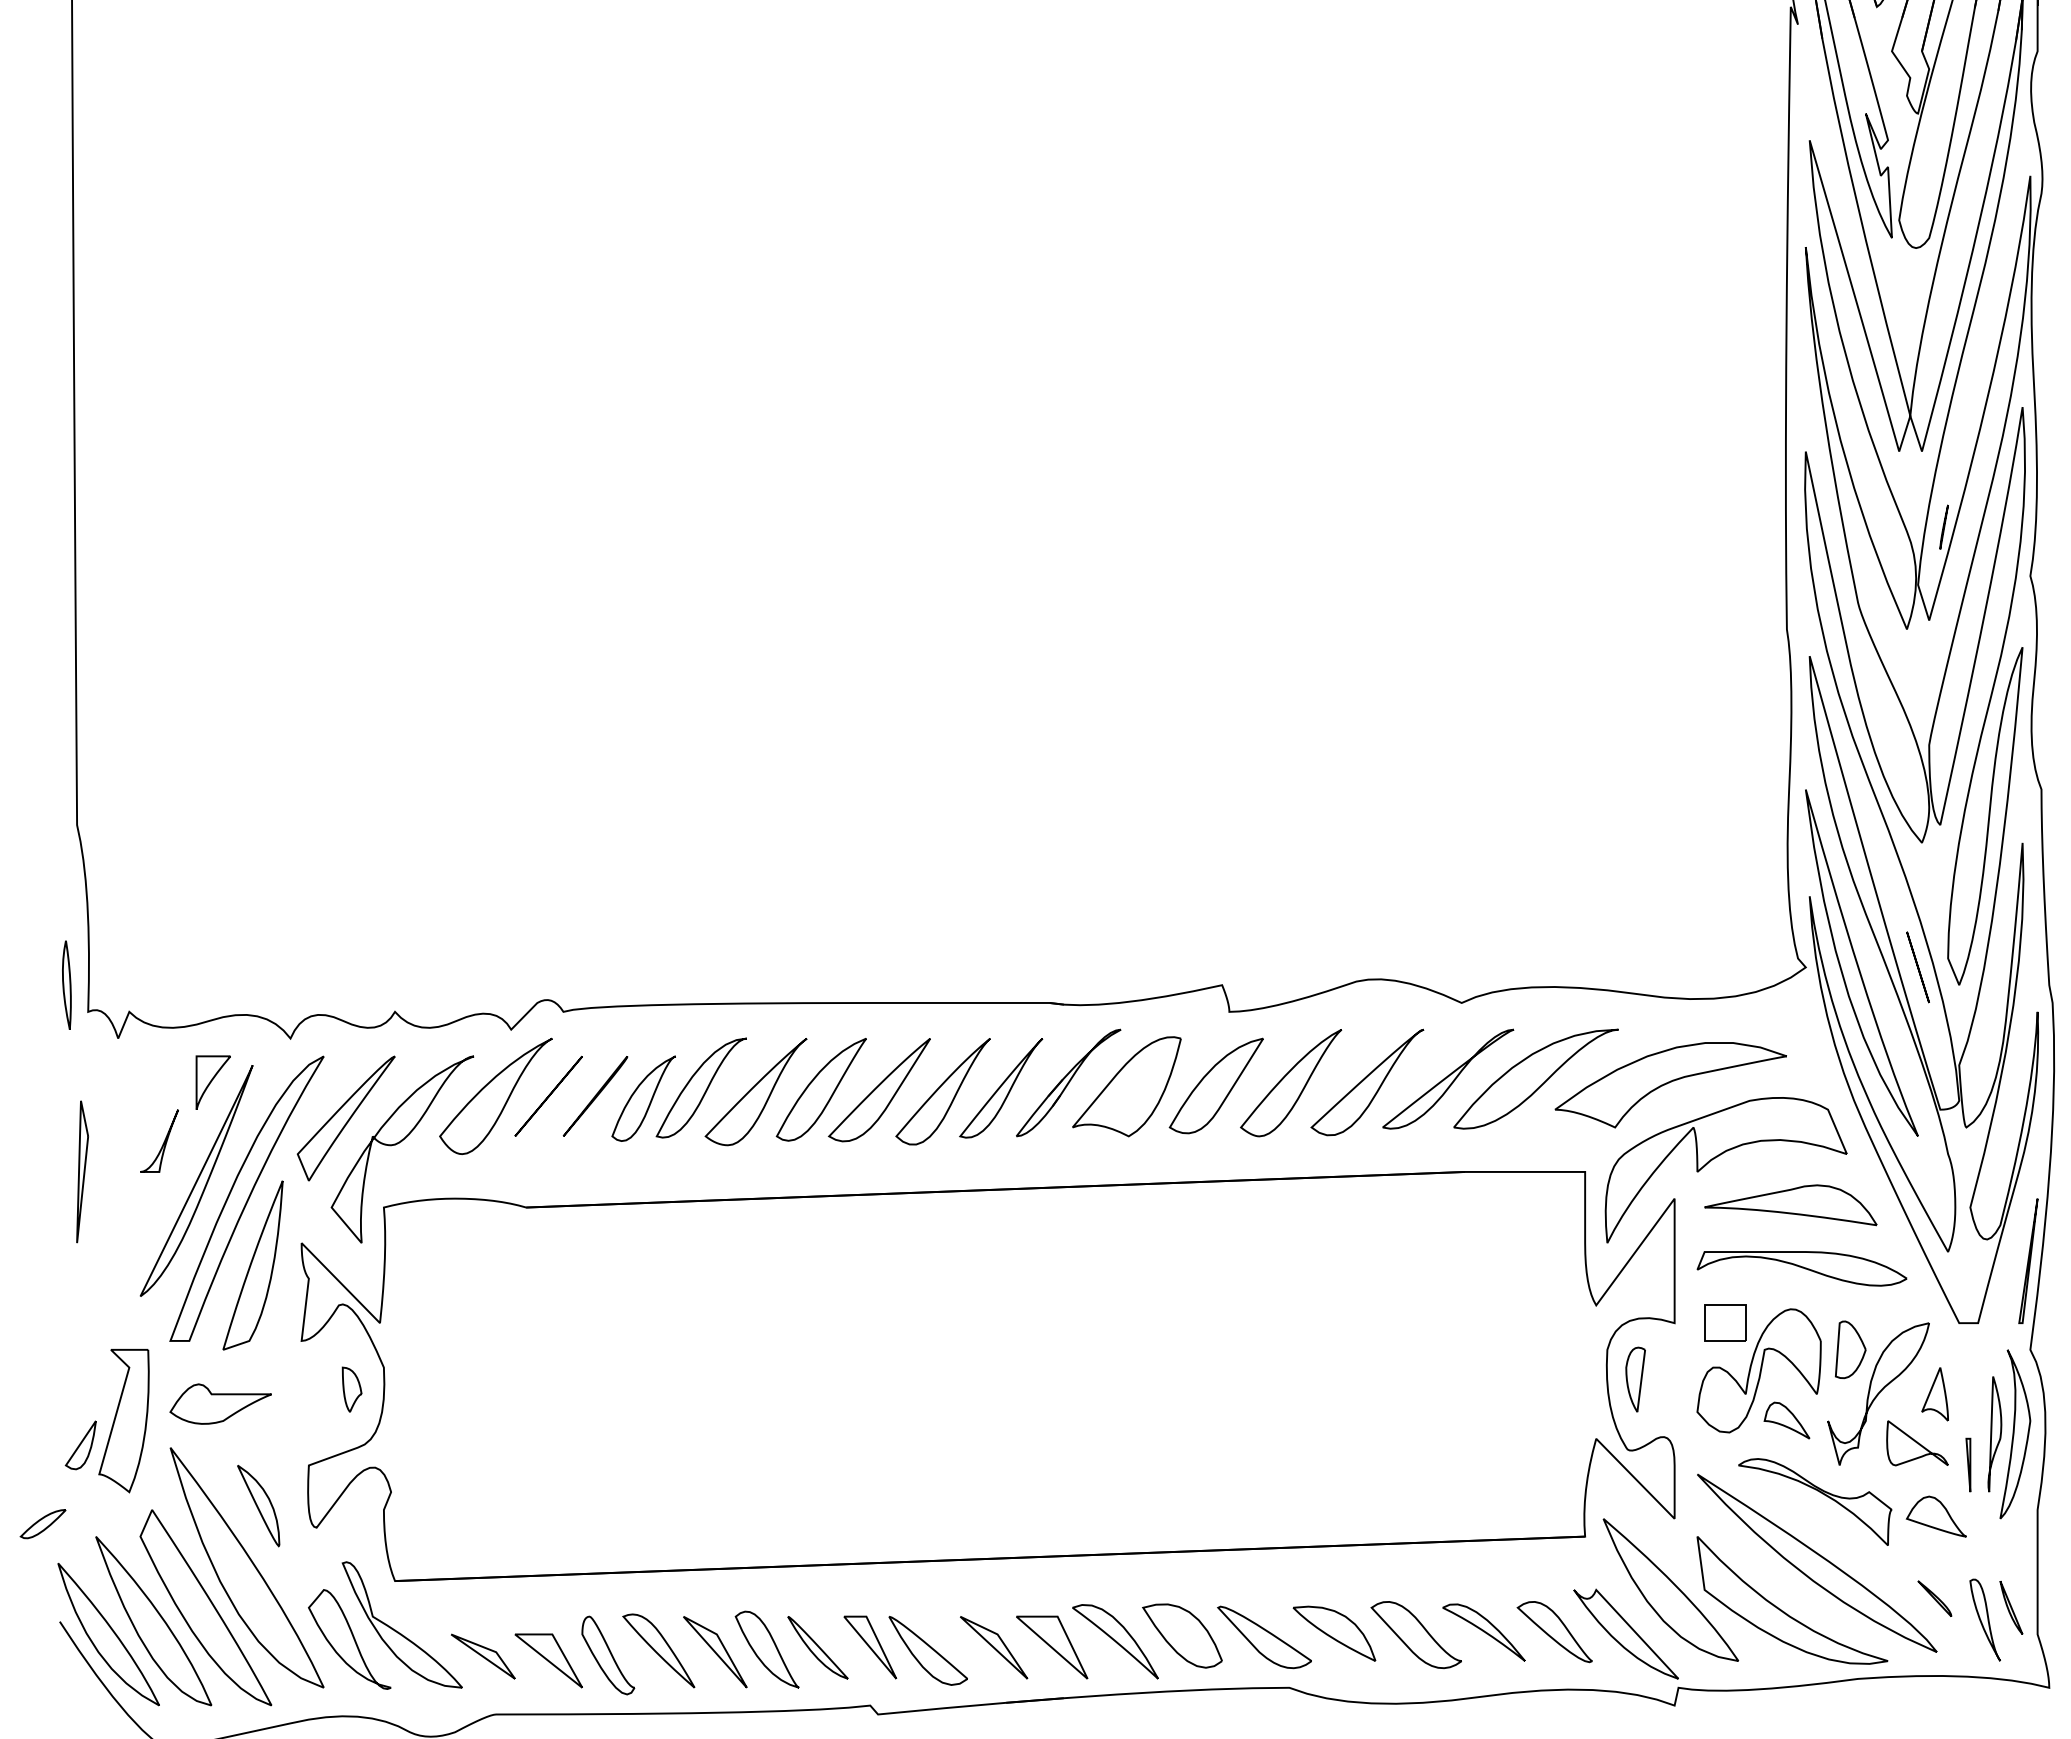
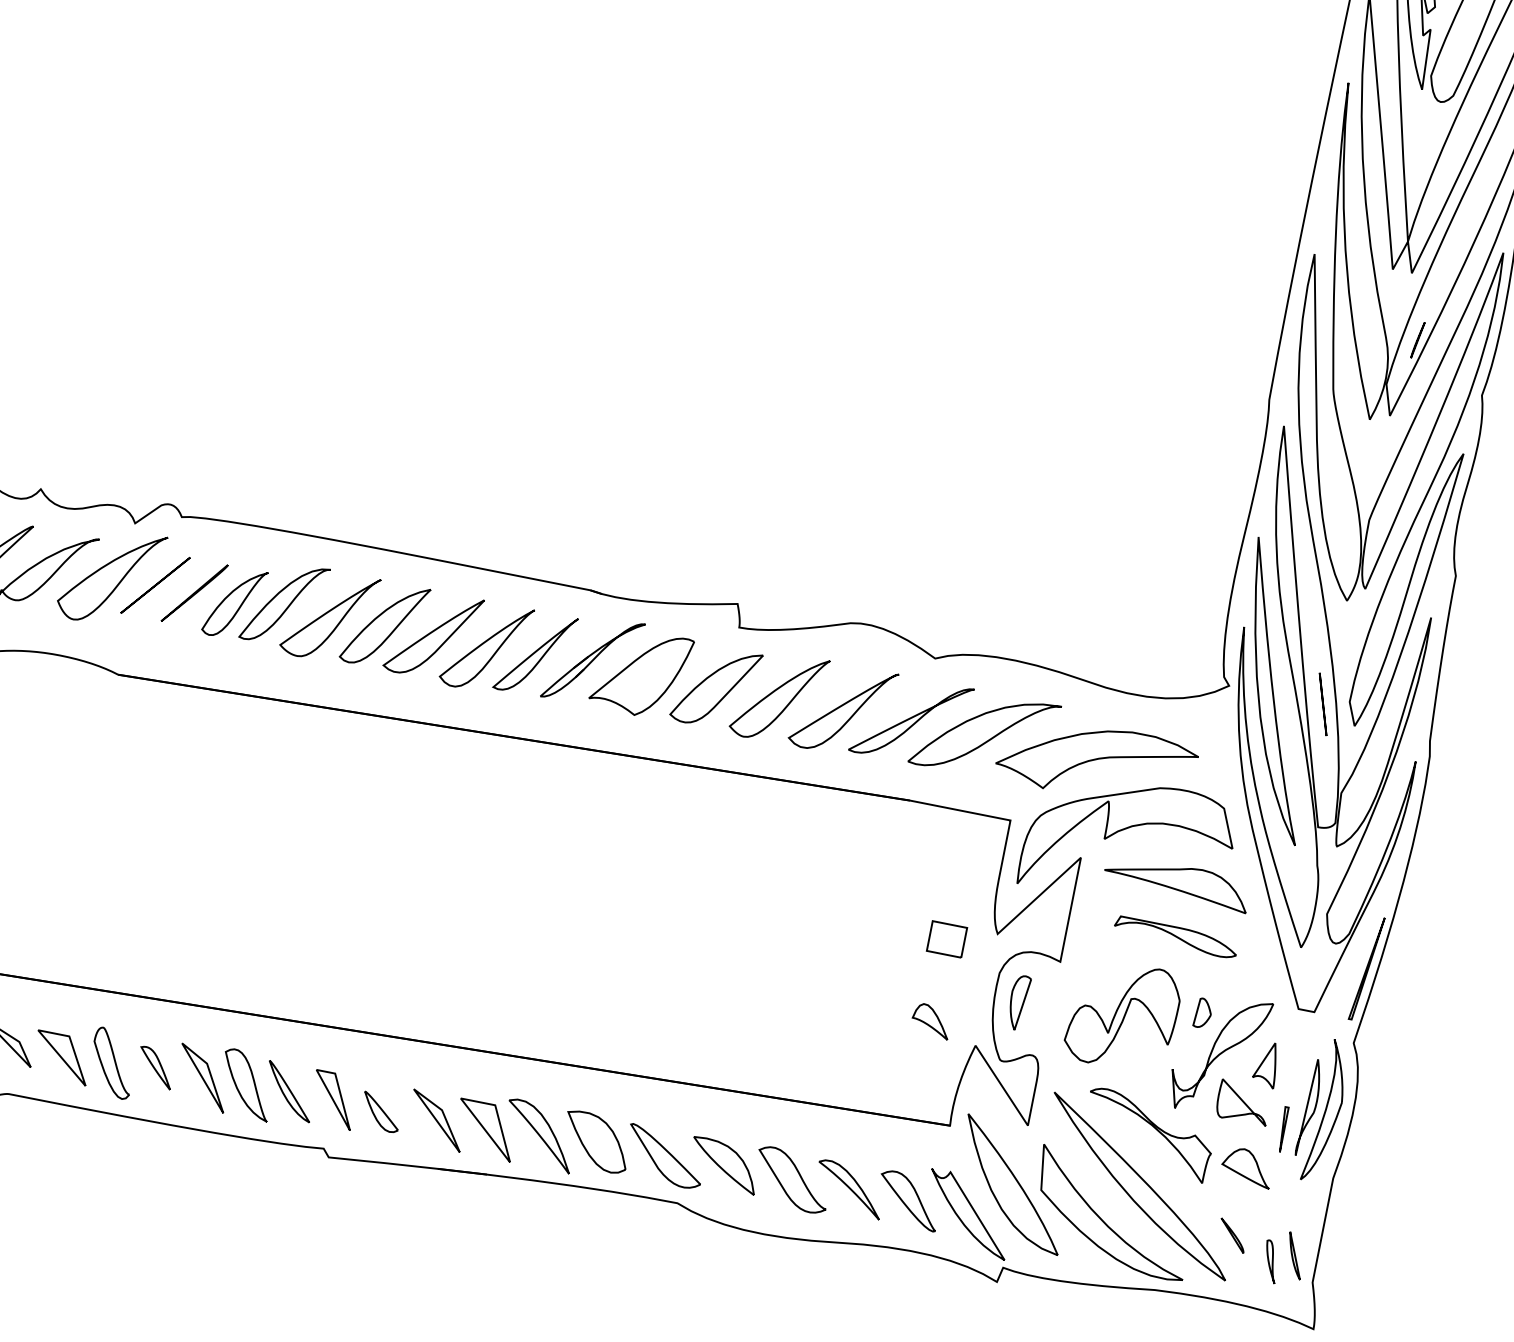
part: (1801, 1268) -> (1175, 937), size x0.7
part: (1725, 1322) -> (947, 938), moved
part: (1850, 1349) -> (1203, 1013), size x0.6
part: (1786, 1420) -> (931, 1020), moved
part: (1984, 1619) -> (1270, 1261), size x0.6
part: (658, 1650) -> (155, 1067), size x0.6
part: (927, 1650) -> (380, 1112), size x0.6

